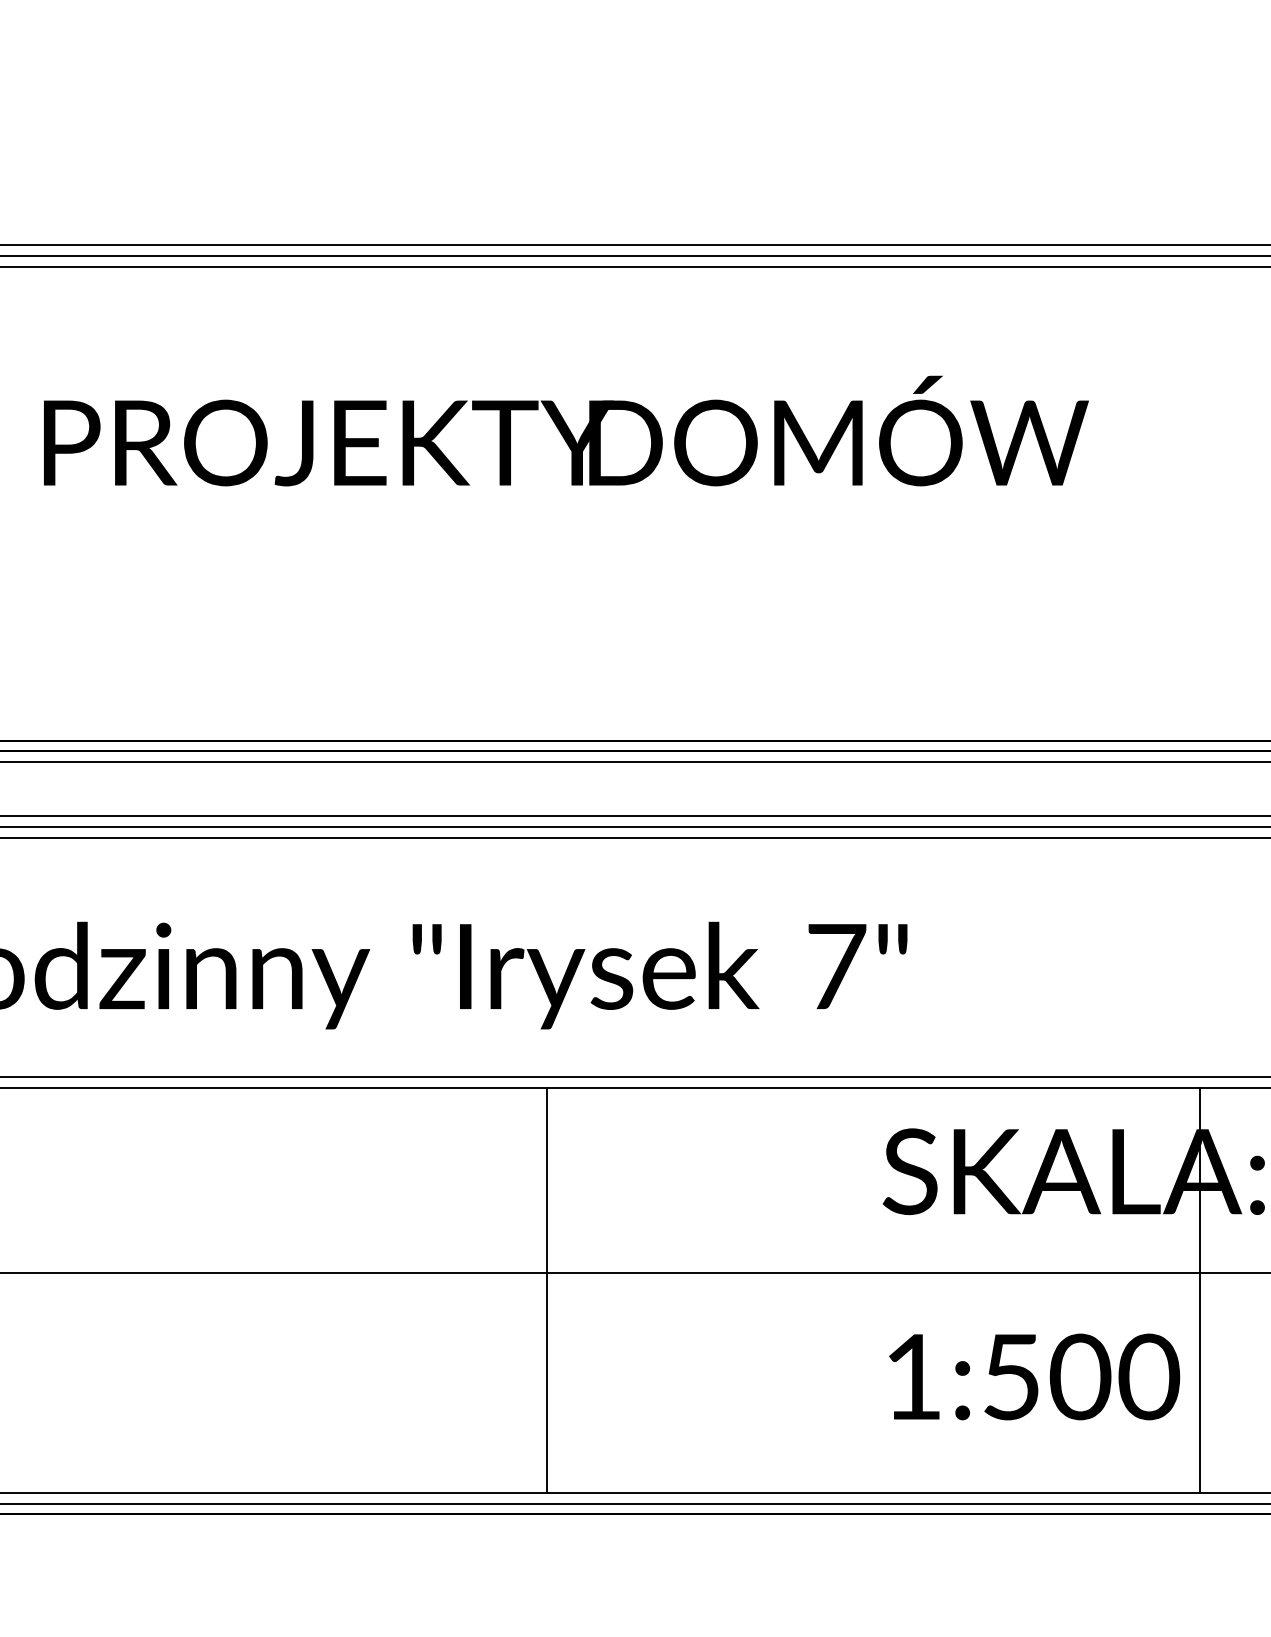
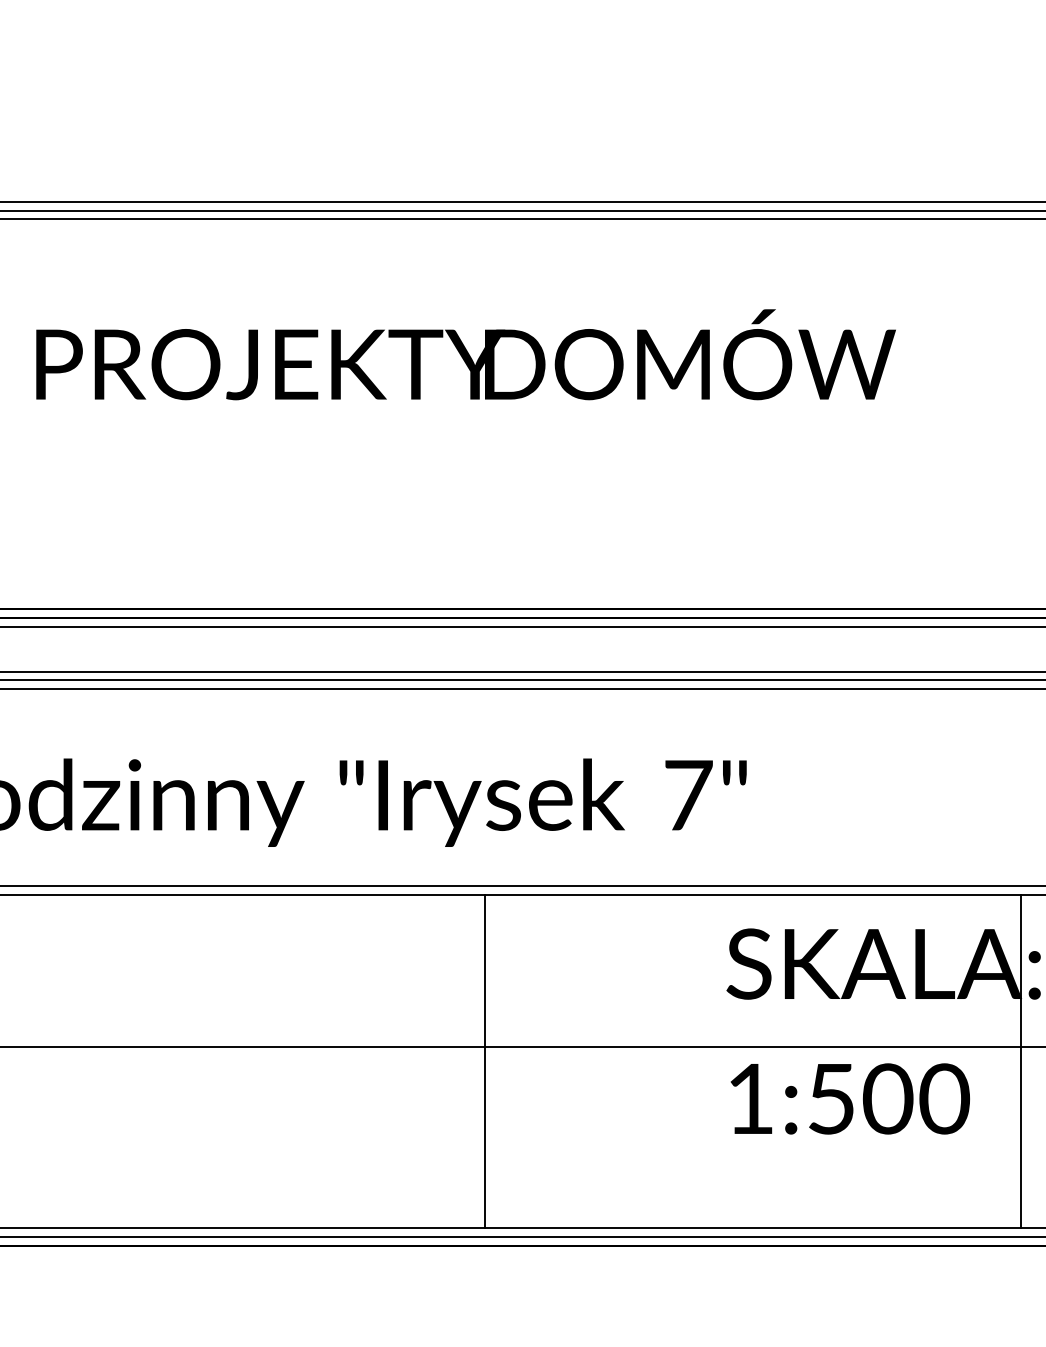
line: (547, 1290) -> (484, 1061), moved
line: (1200, 1290) -> (1021, 1061), moved
text: (1033, 1376) -> (849, 1098), moved

